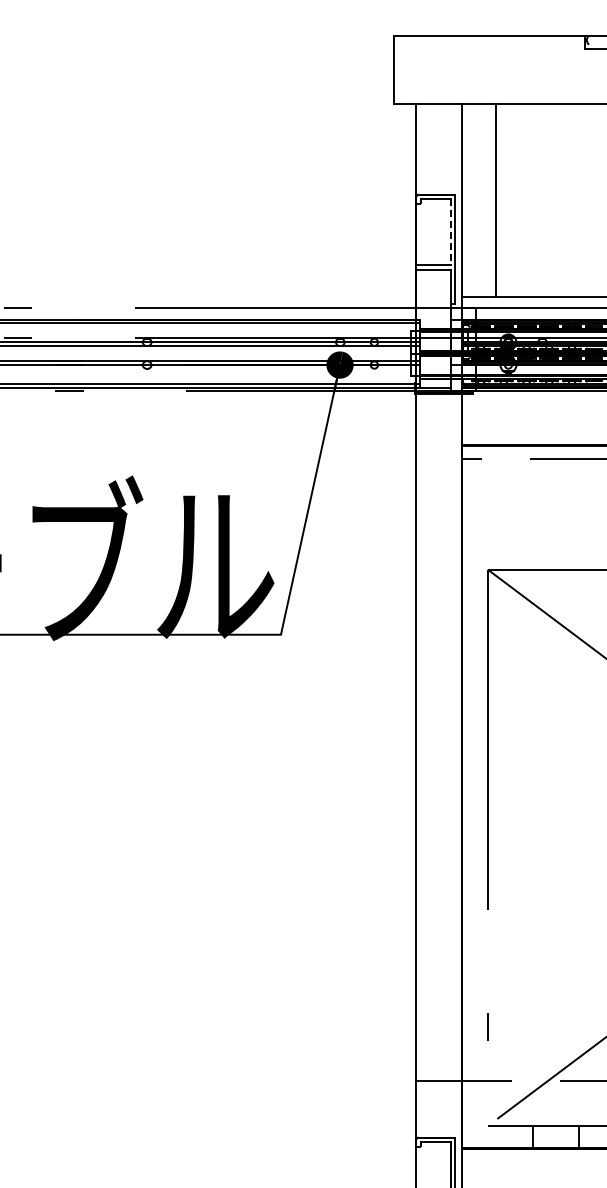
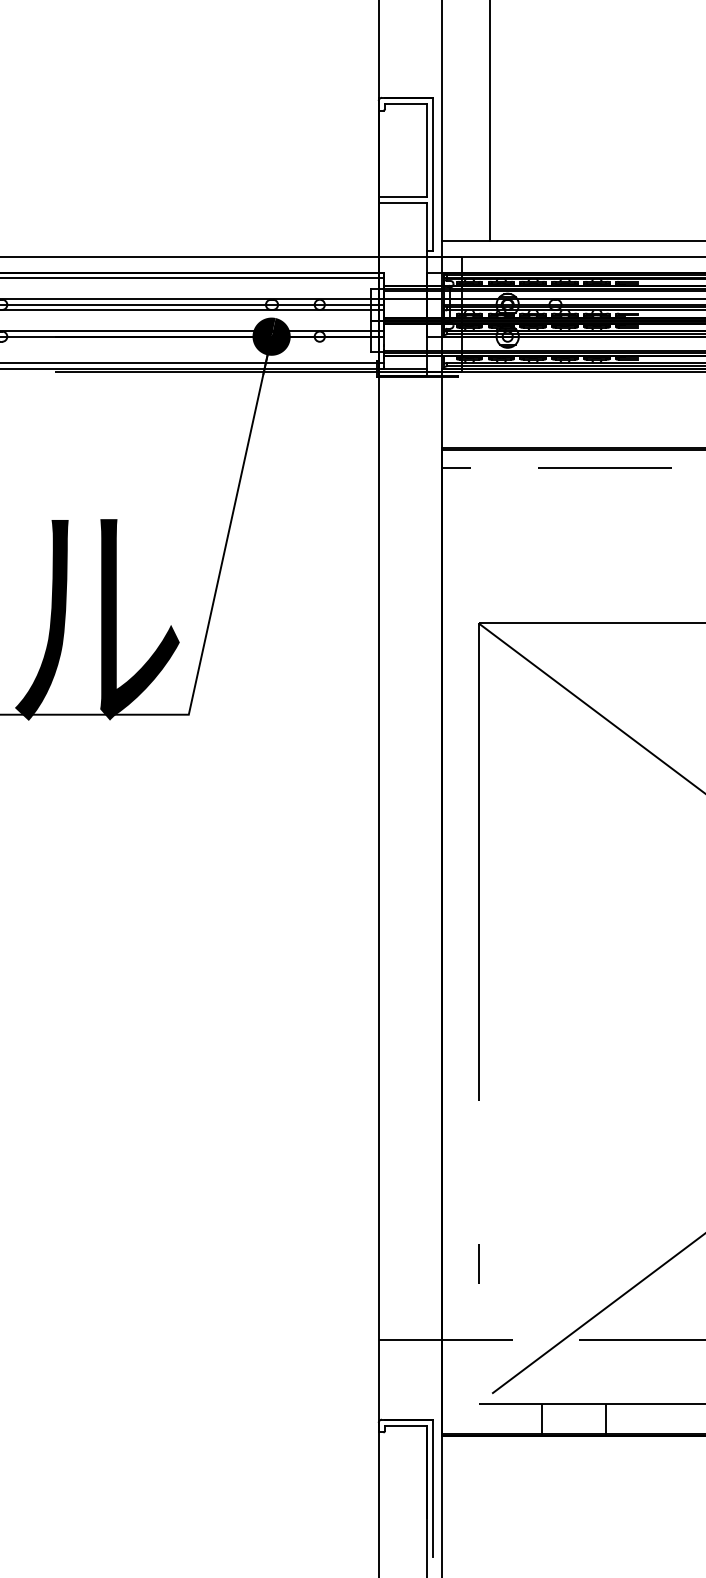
line: (450, 232) -> (426, 150), dashed -> solid

